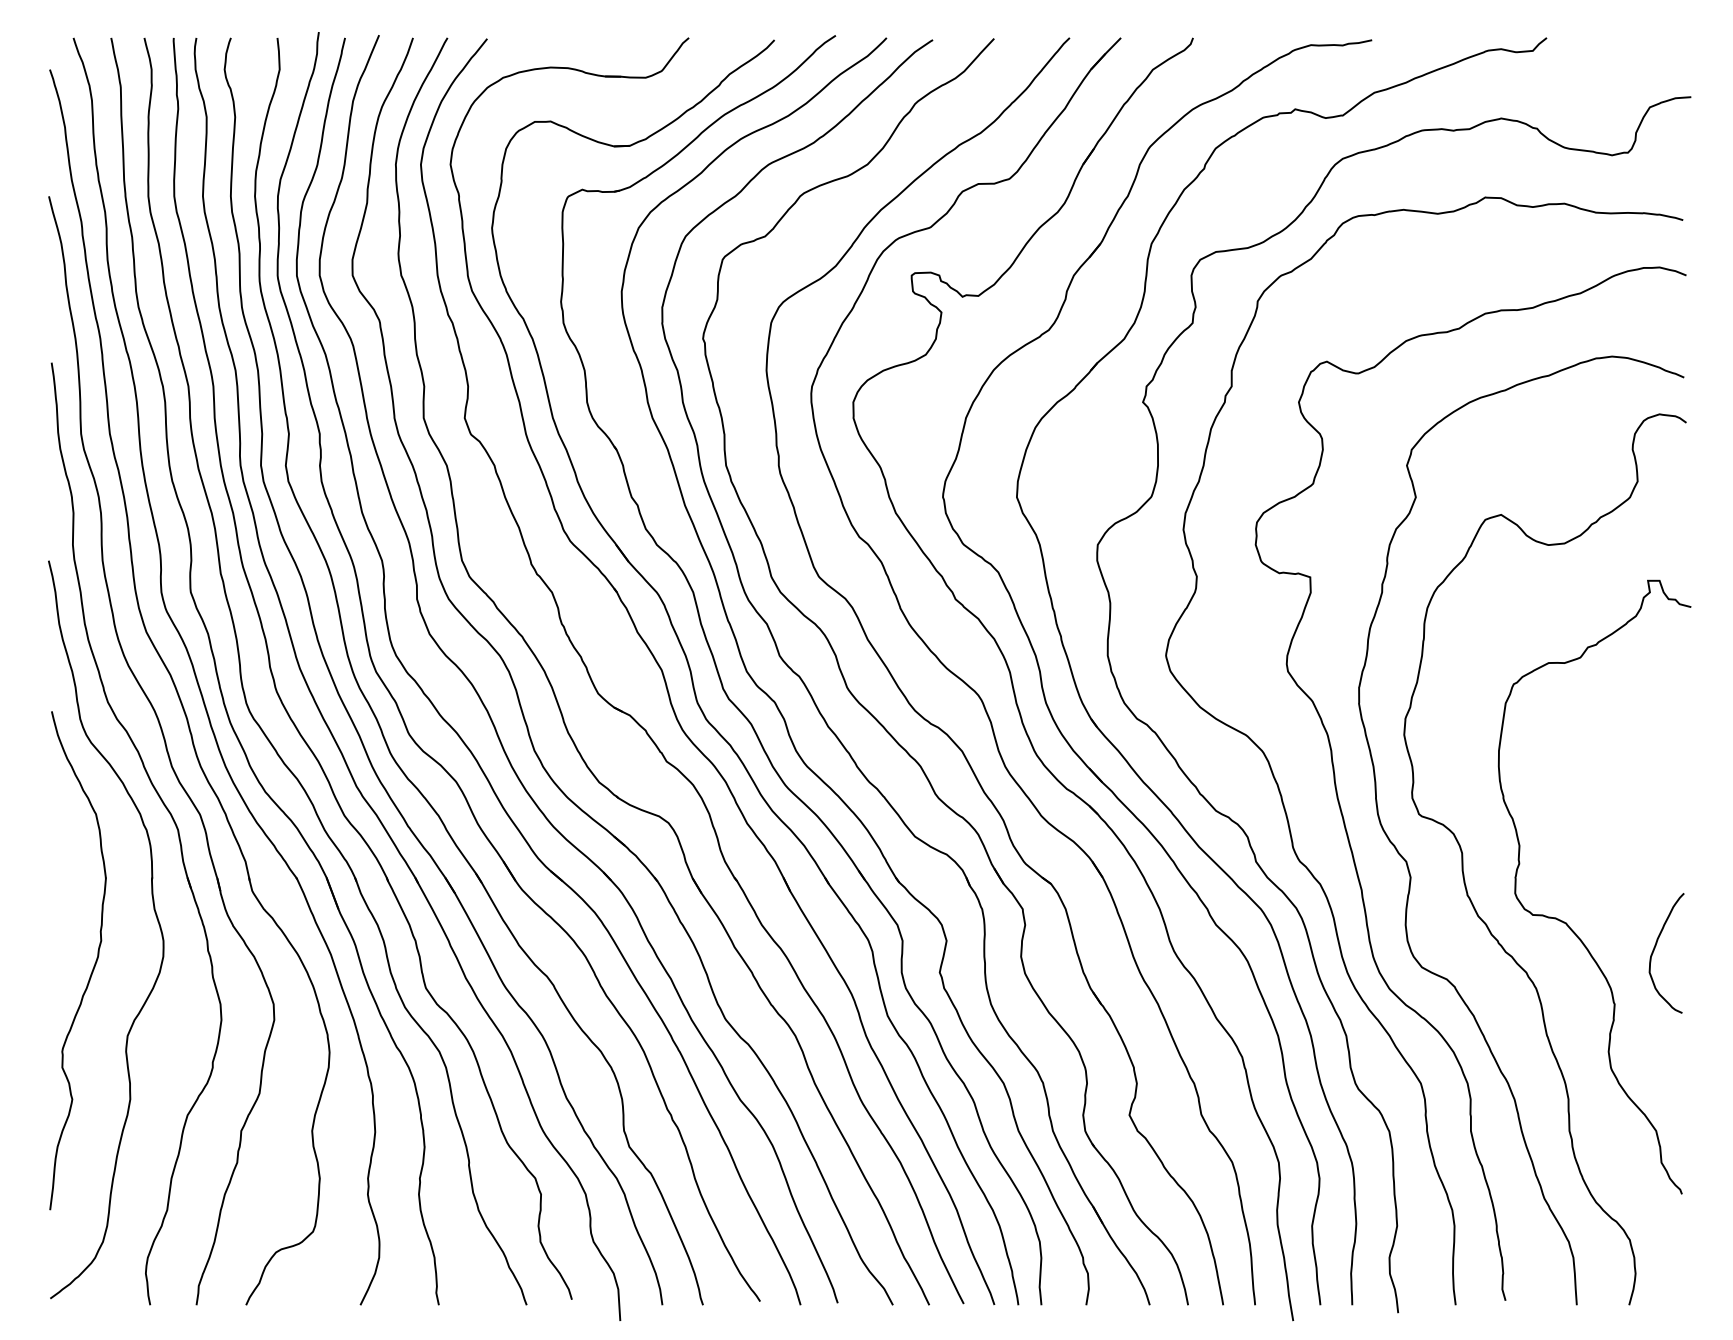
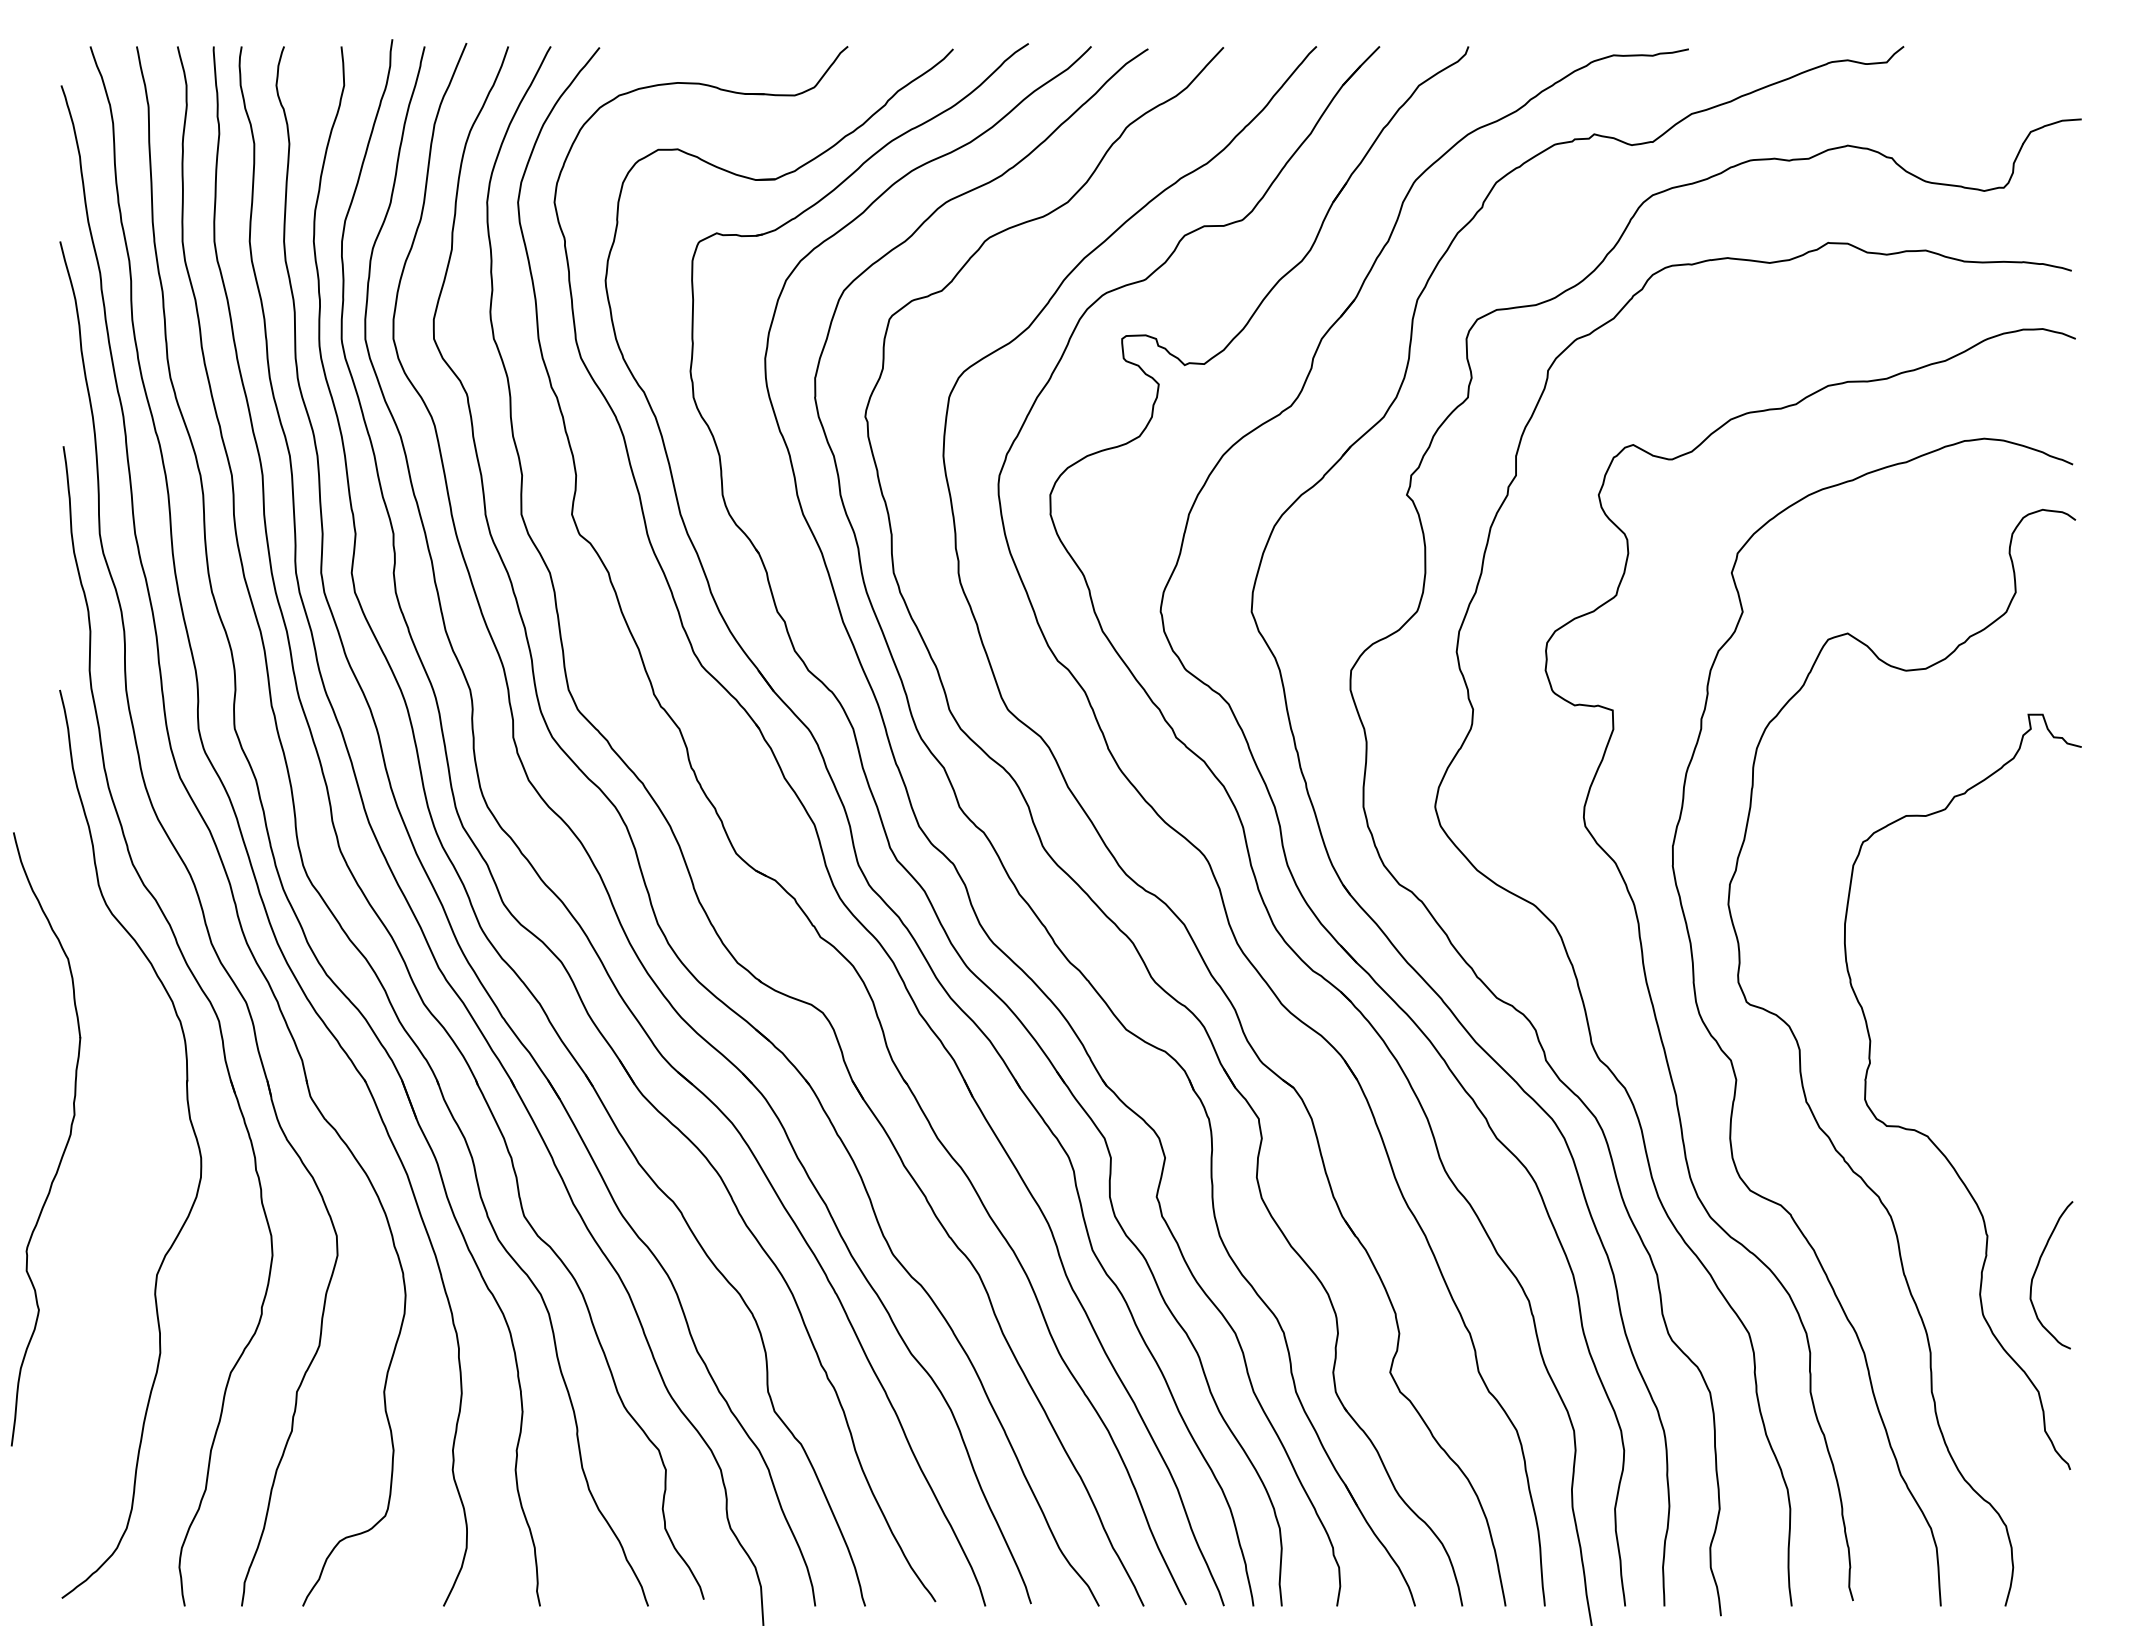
curve: (1655, 948) -> (2037, 1269), moved
part: (93, 965) -> (65, 1145), moved

